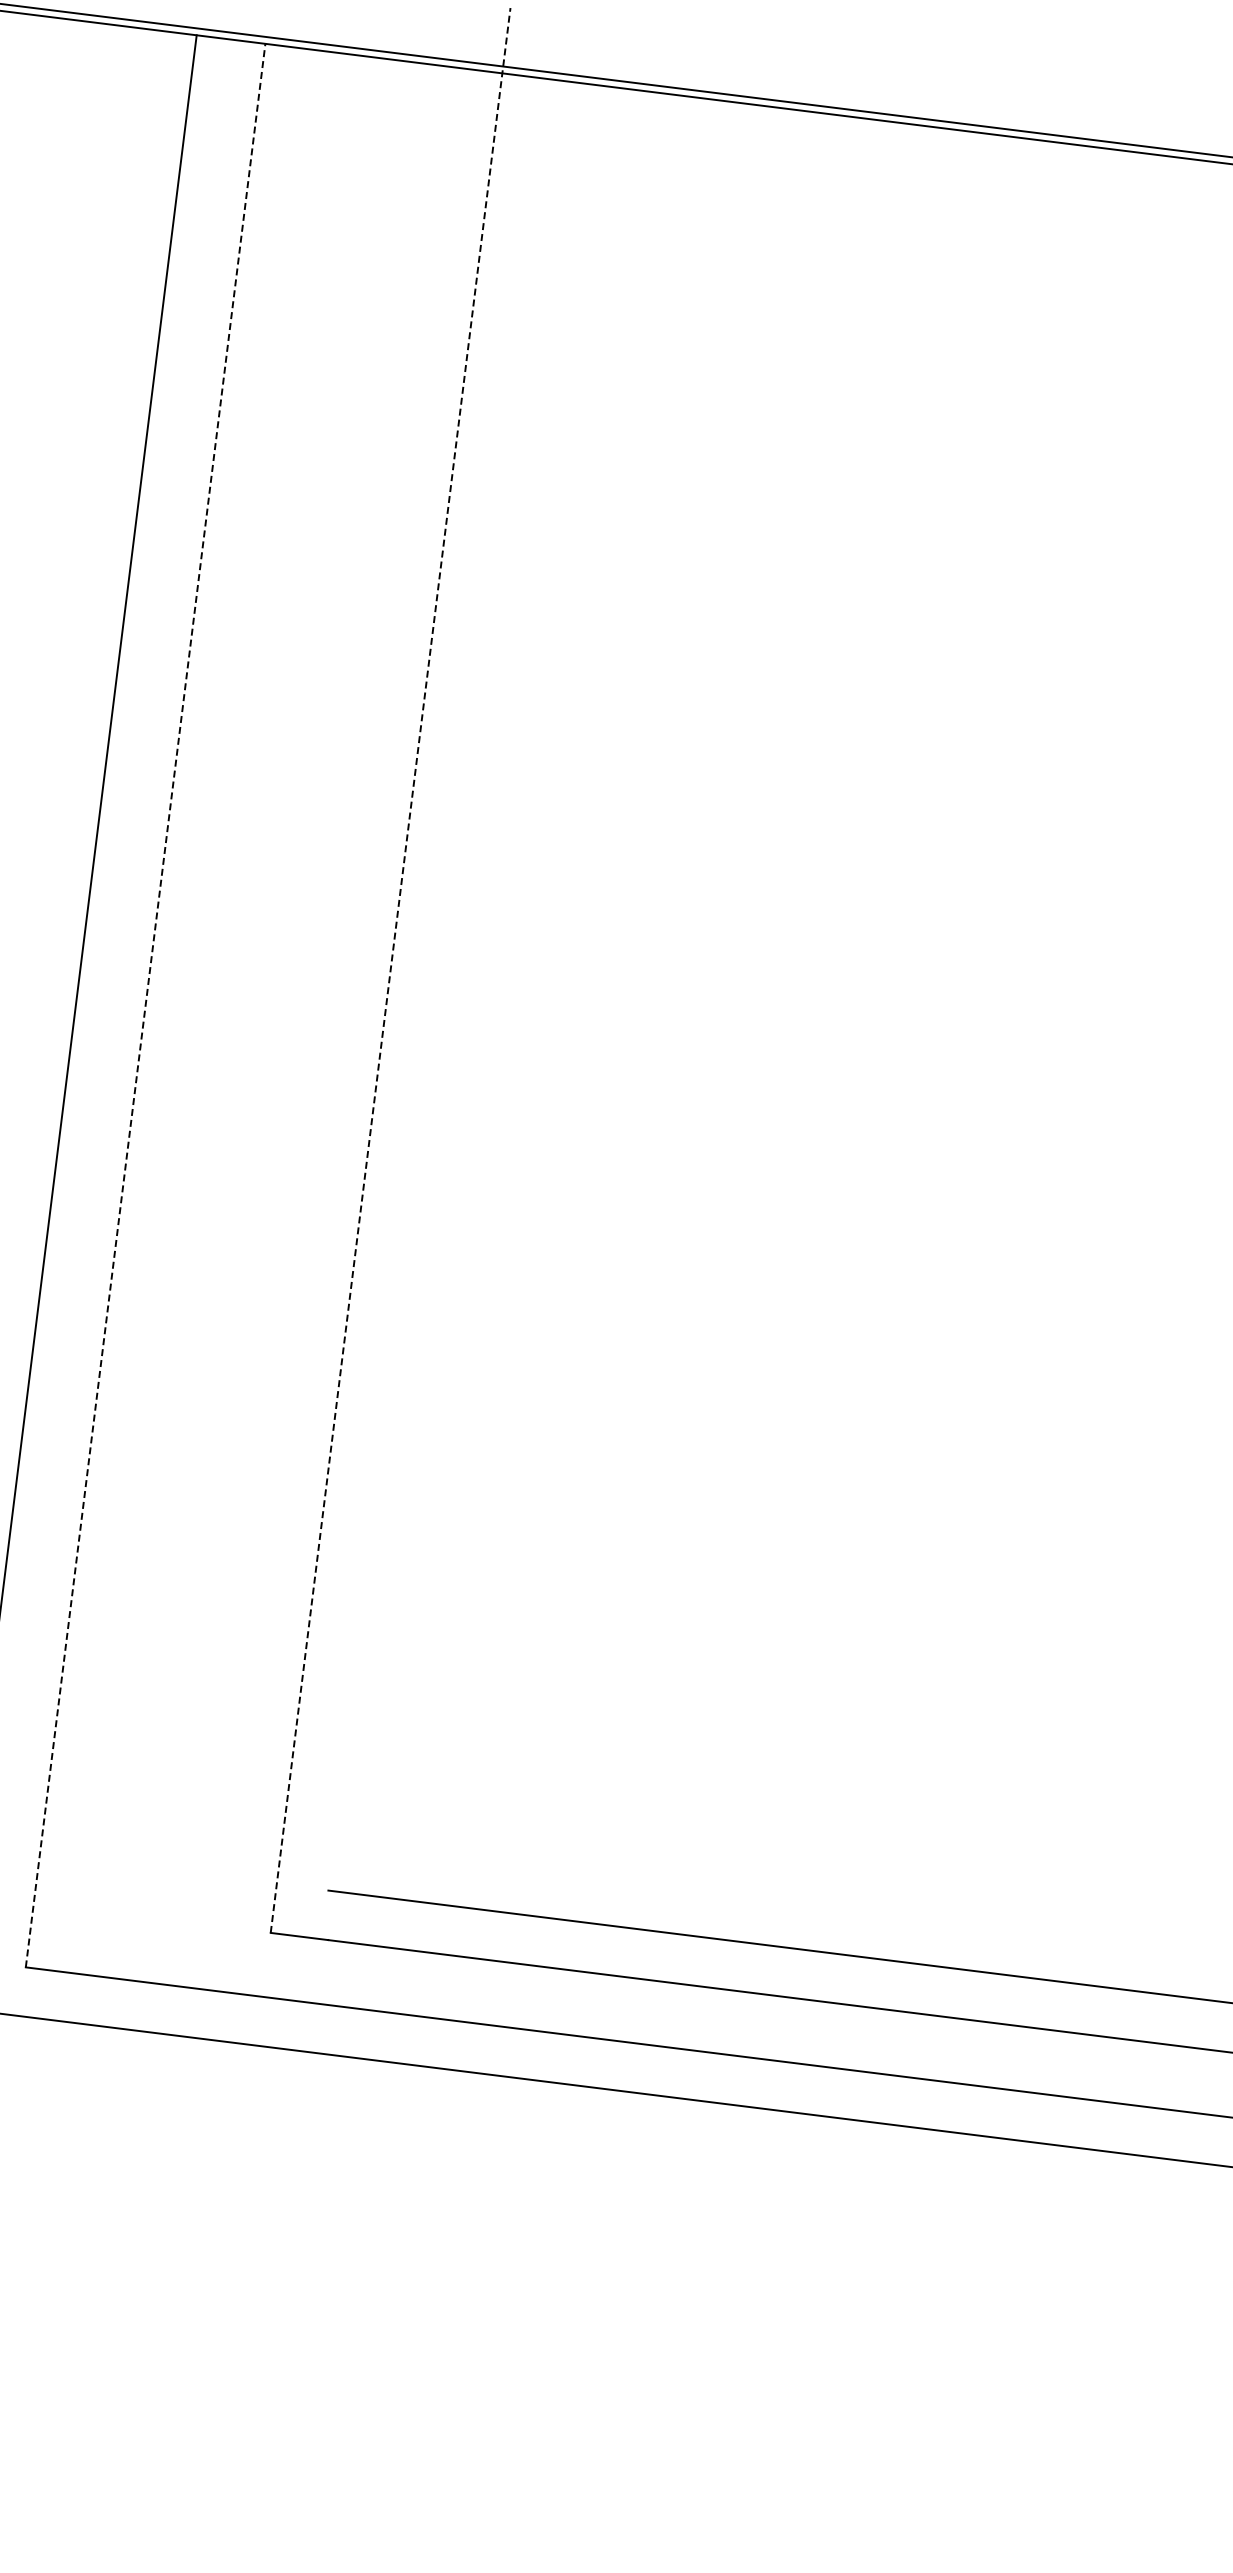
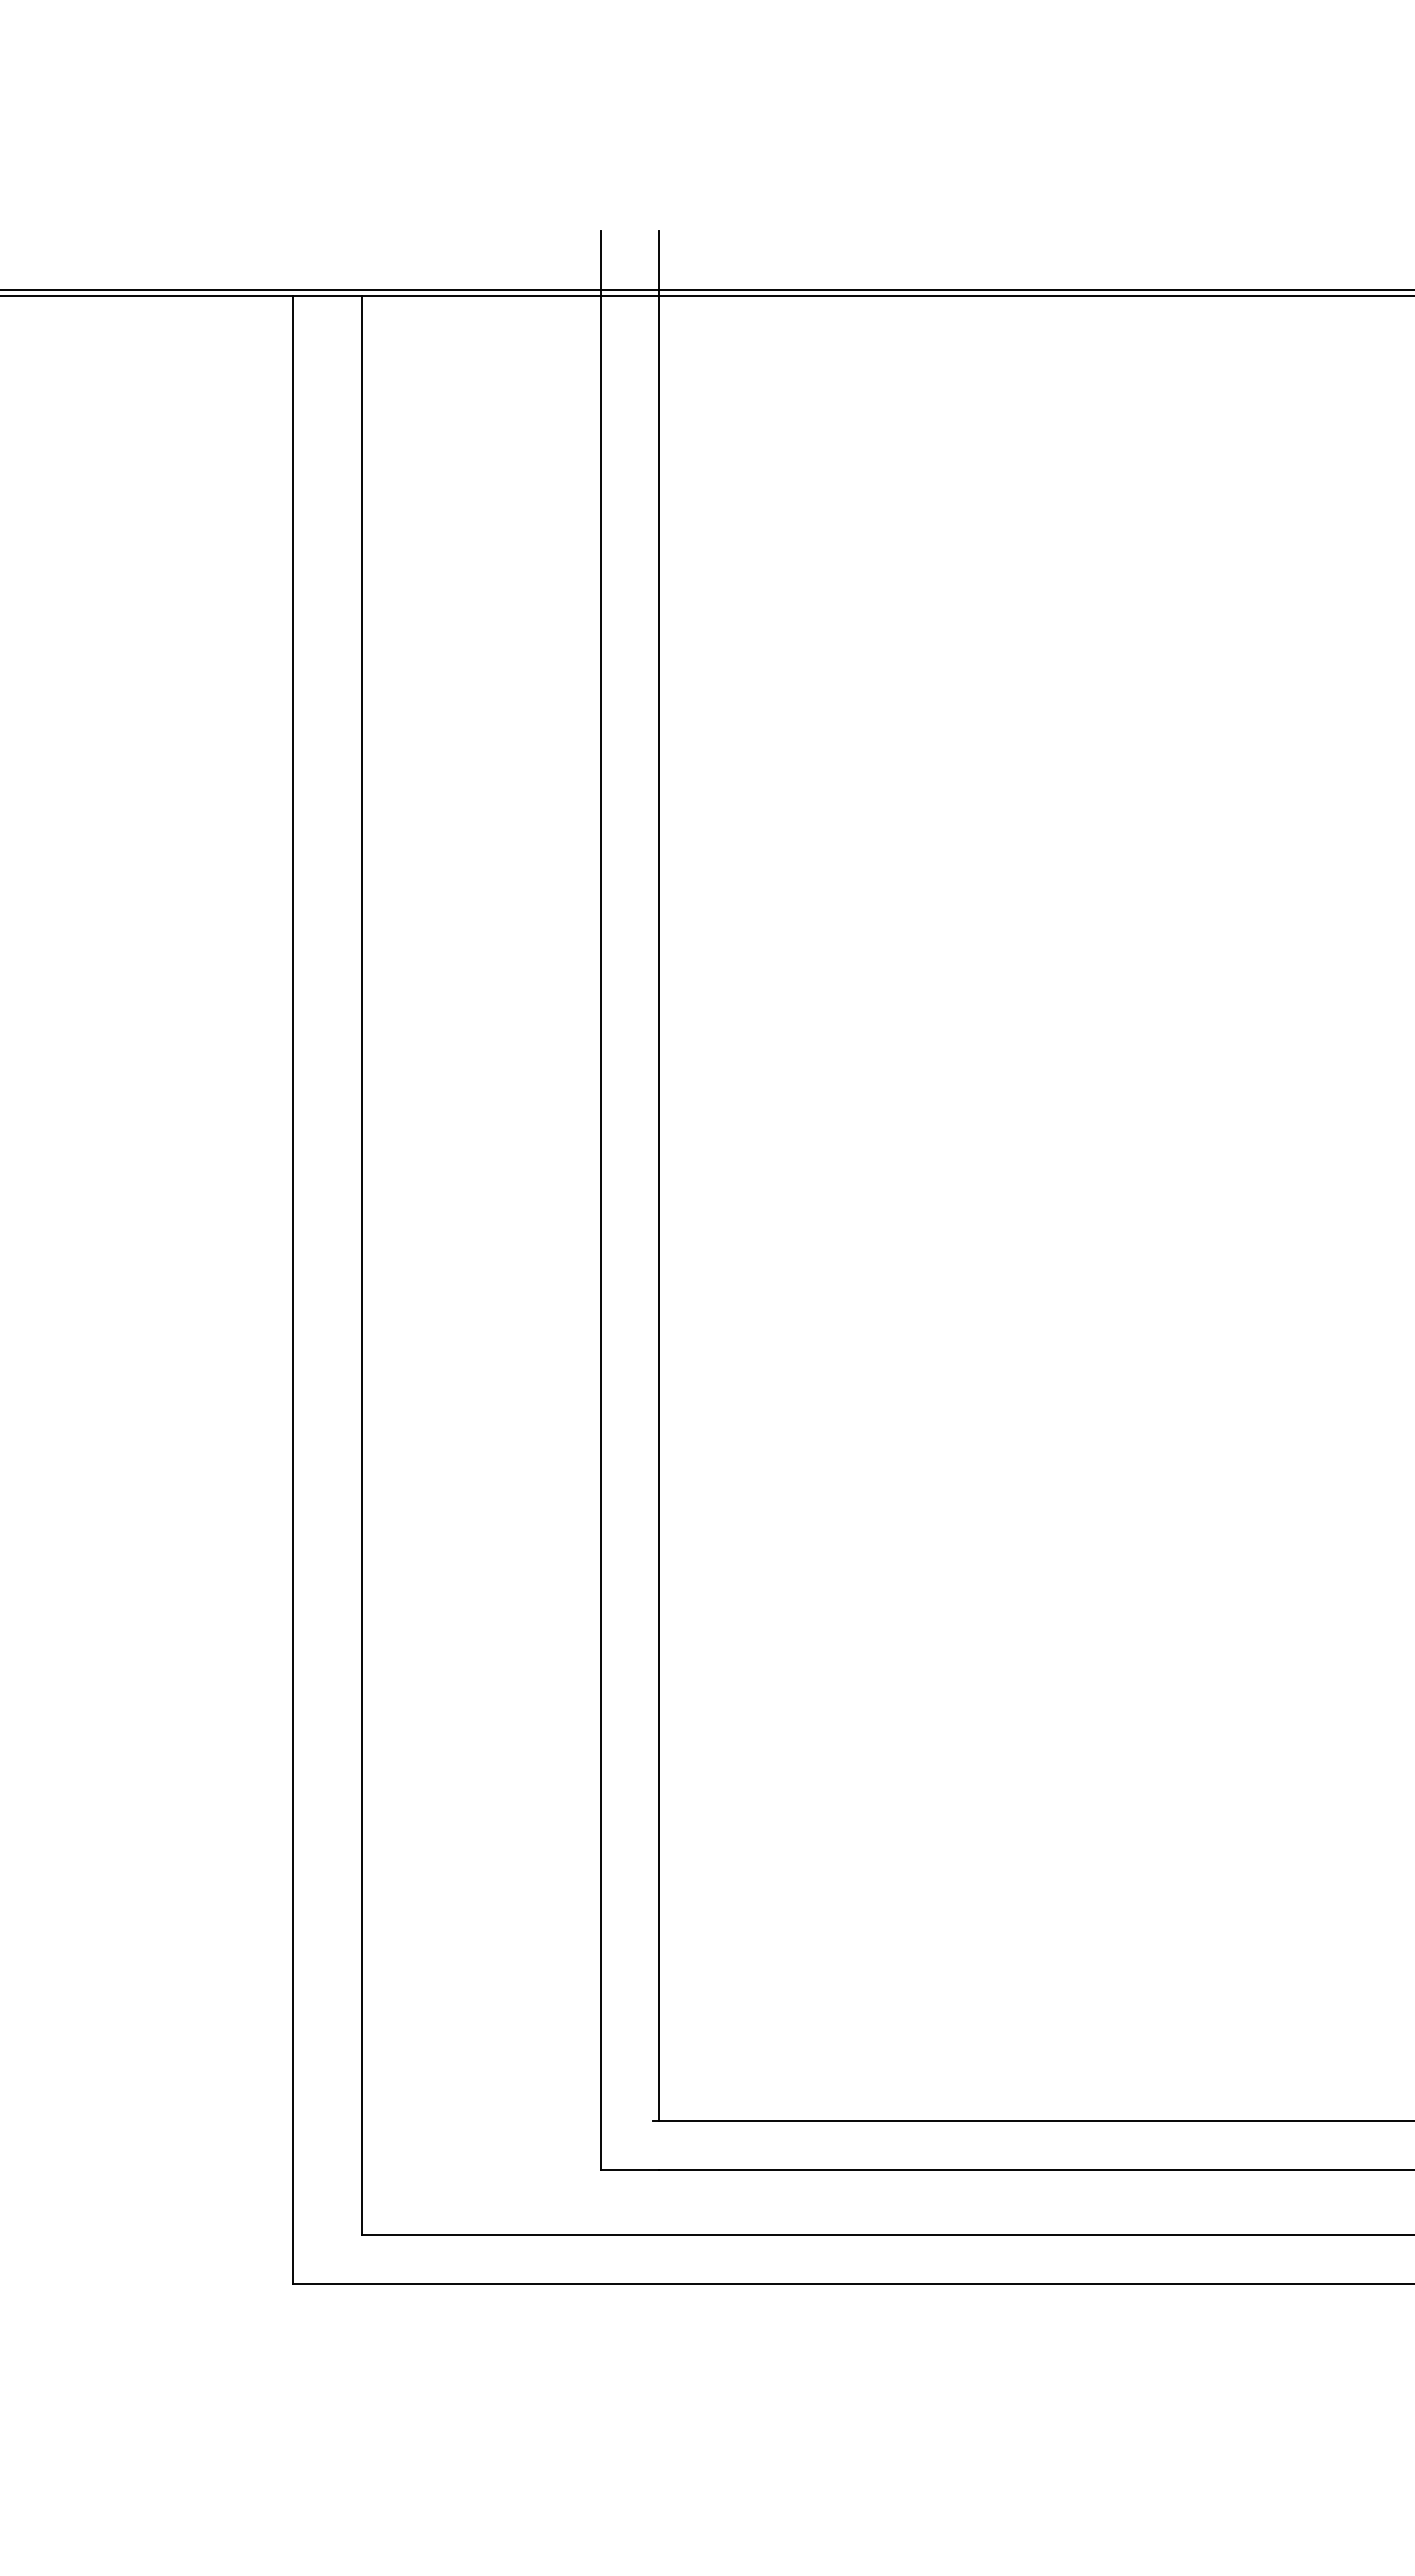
line: (451, 952) -> (659, 1175), added
line: (390, 970) -> (601, 1200), dashed -> solid
line: (145, 1005) -> (362, 1265), dashed -> solid

